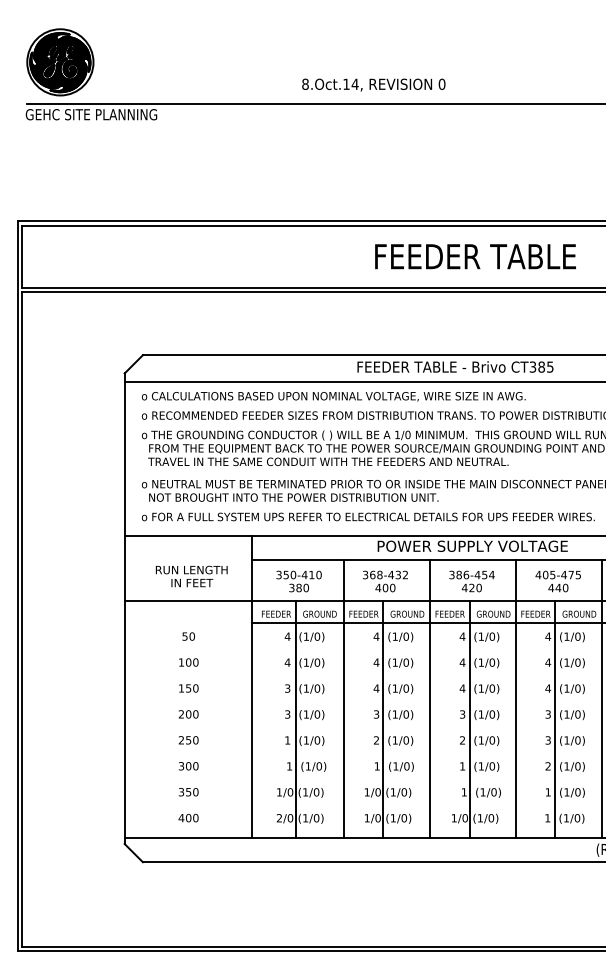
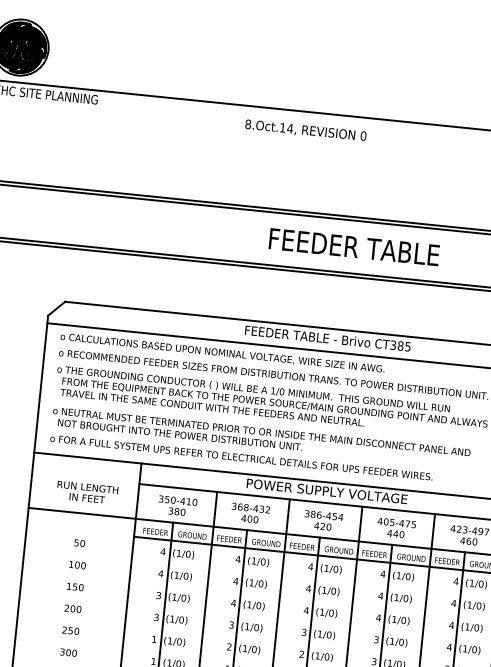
text: (373, 84) -> (305, 130), moved

